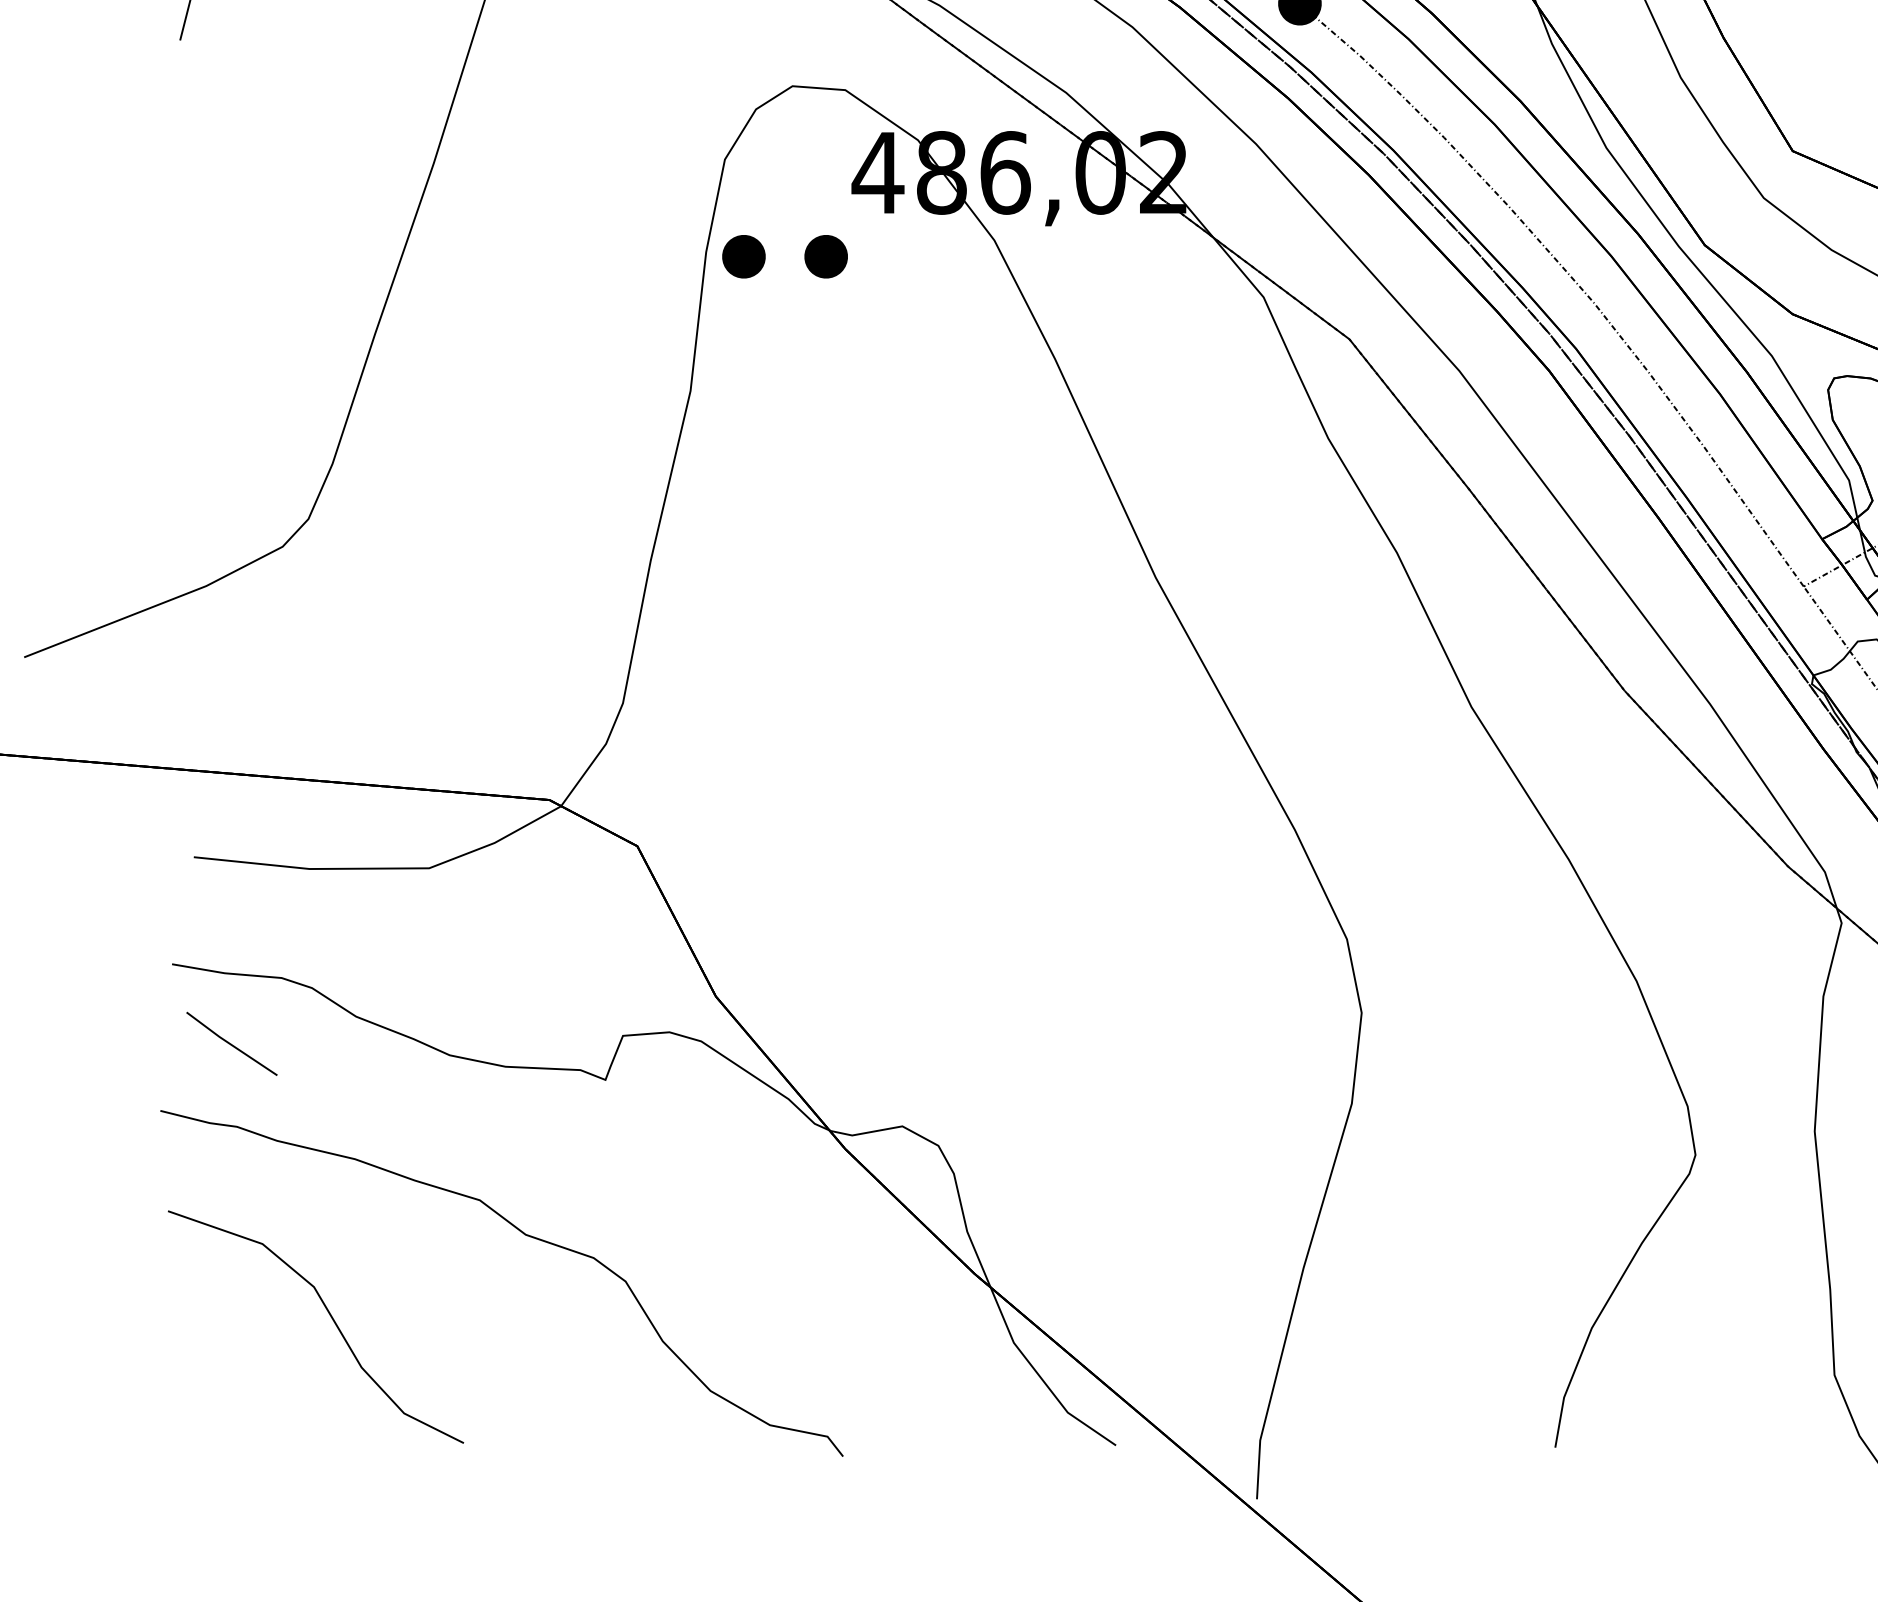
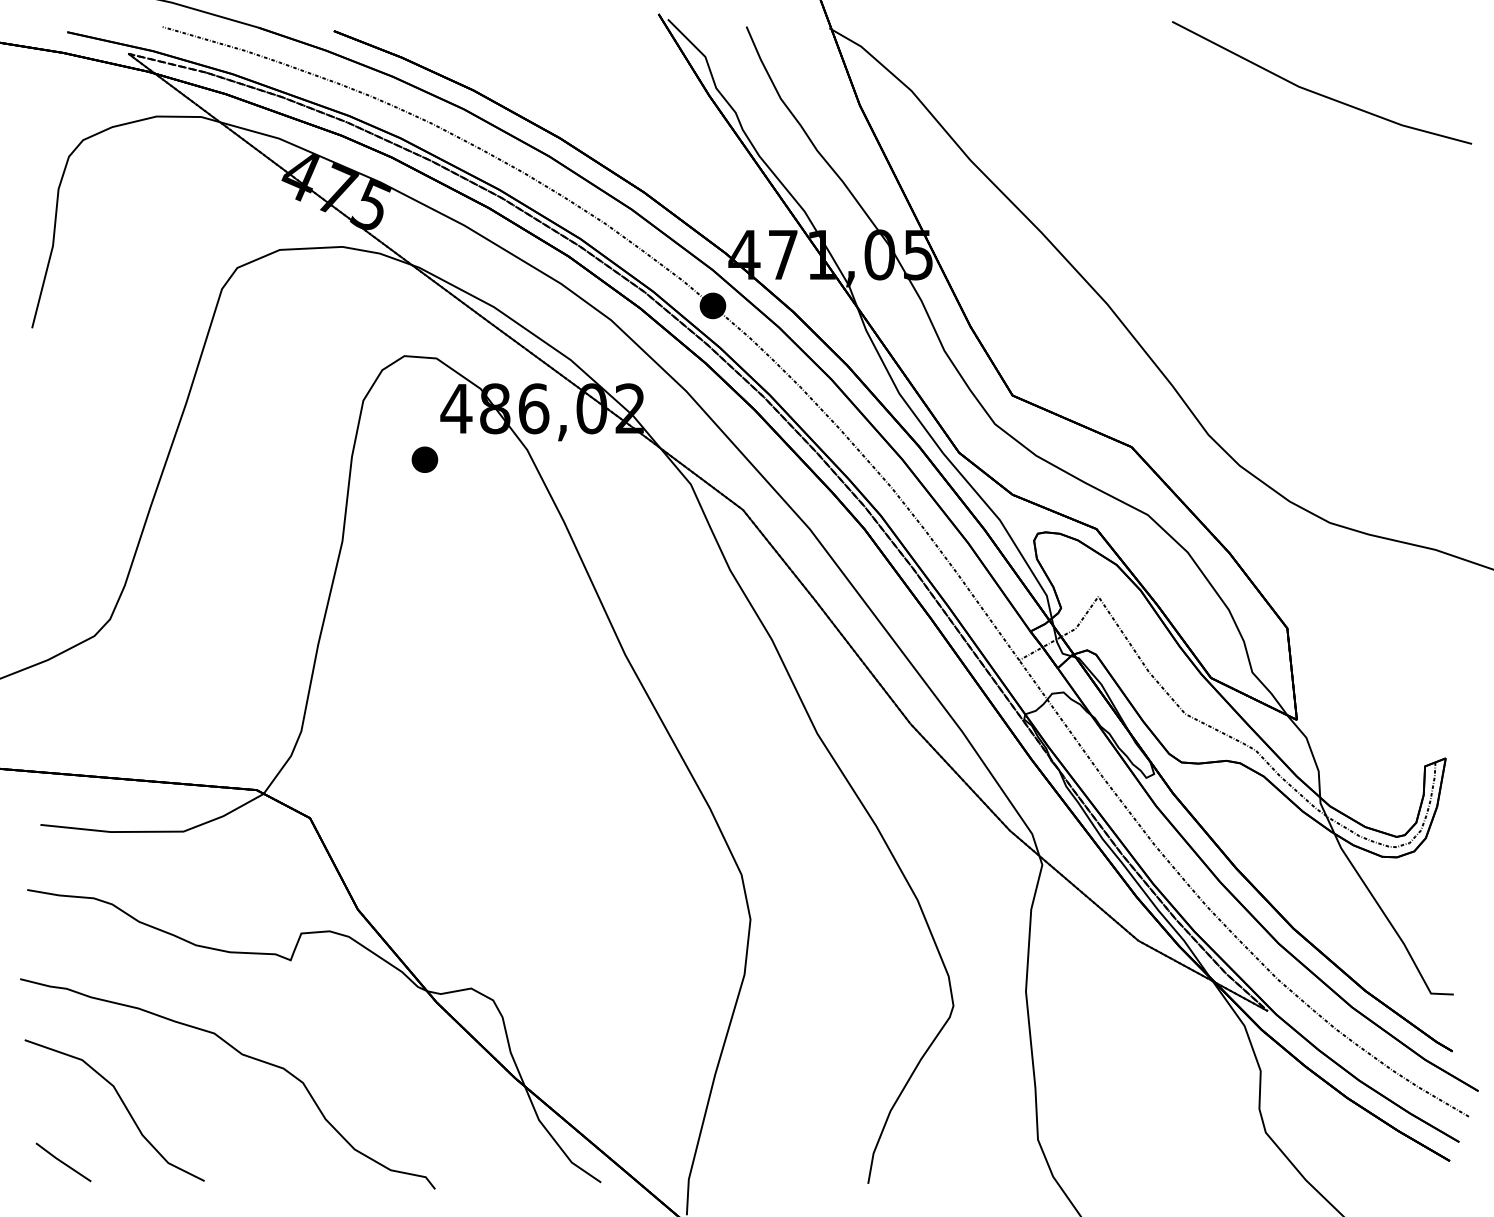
part: (743, 256) -> (374, 459), removed
line: (231, 1044) -> (63, 1162), moved

